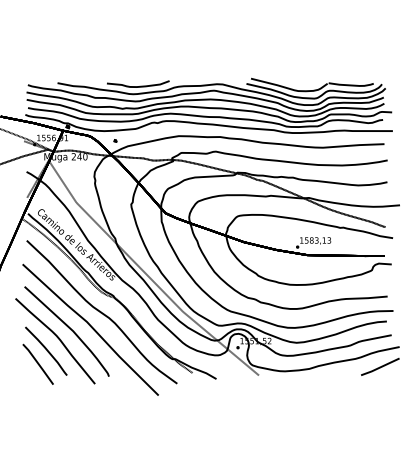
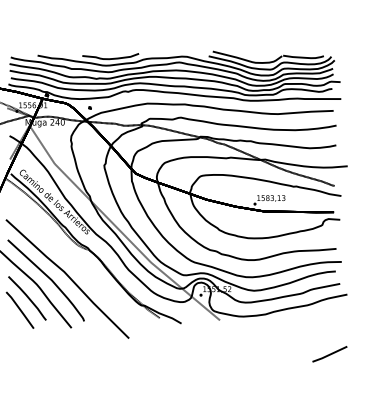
curve: (101, 312) -> (77, 263), removed
line: (380, 366) -> (330, 353), moved

